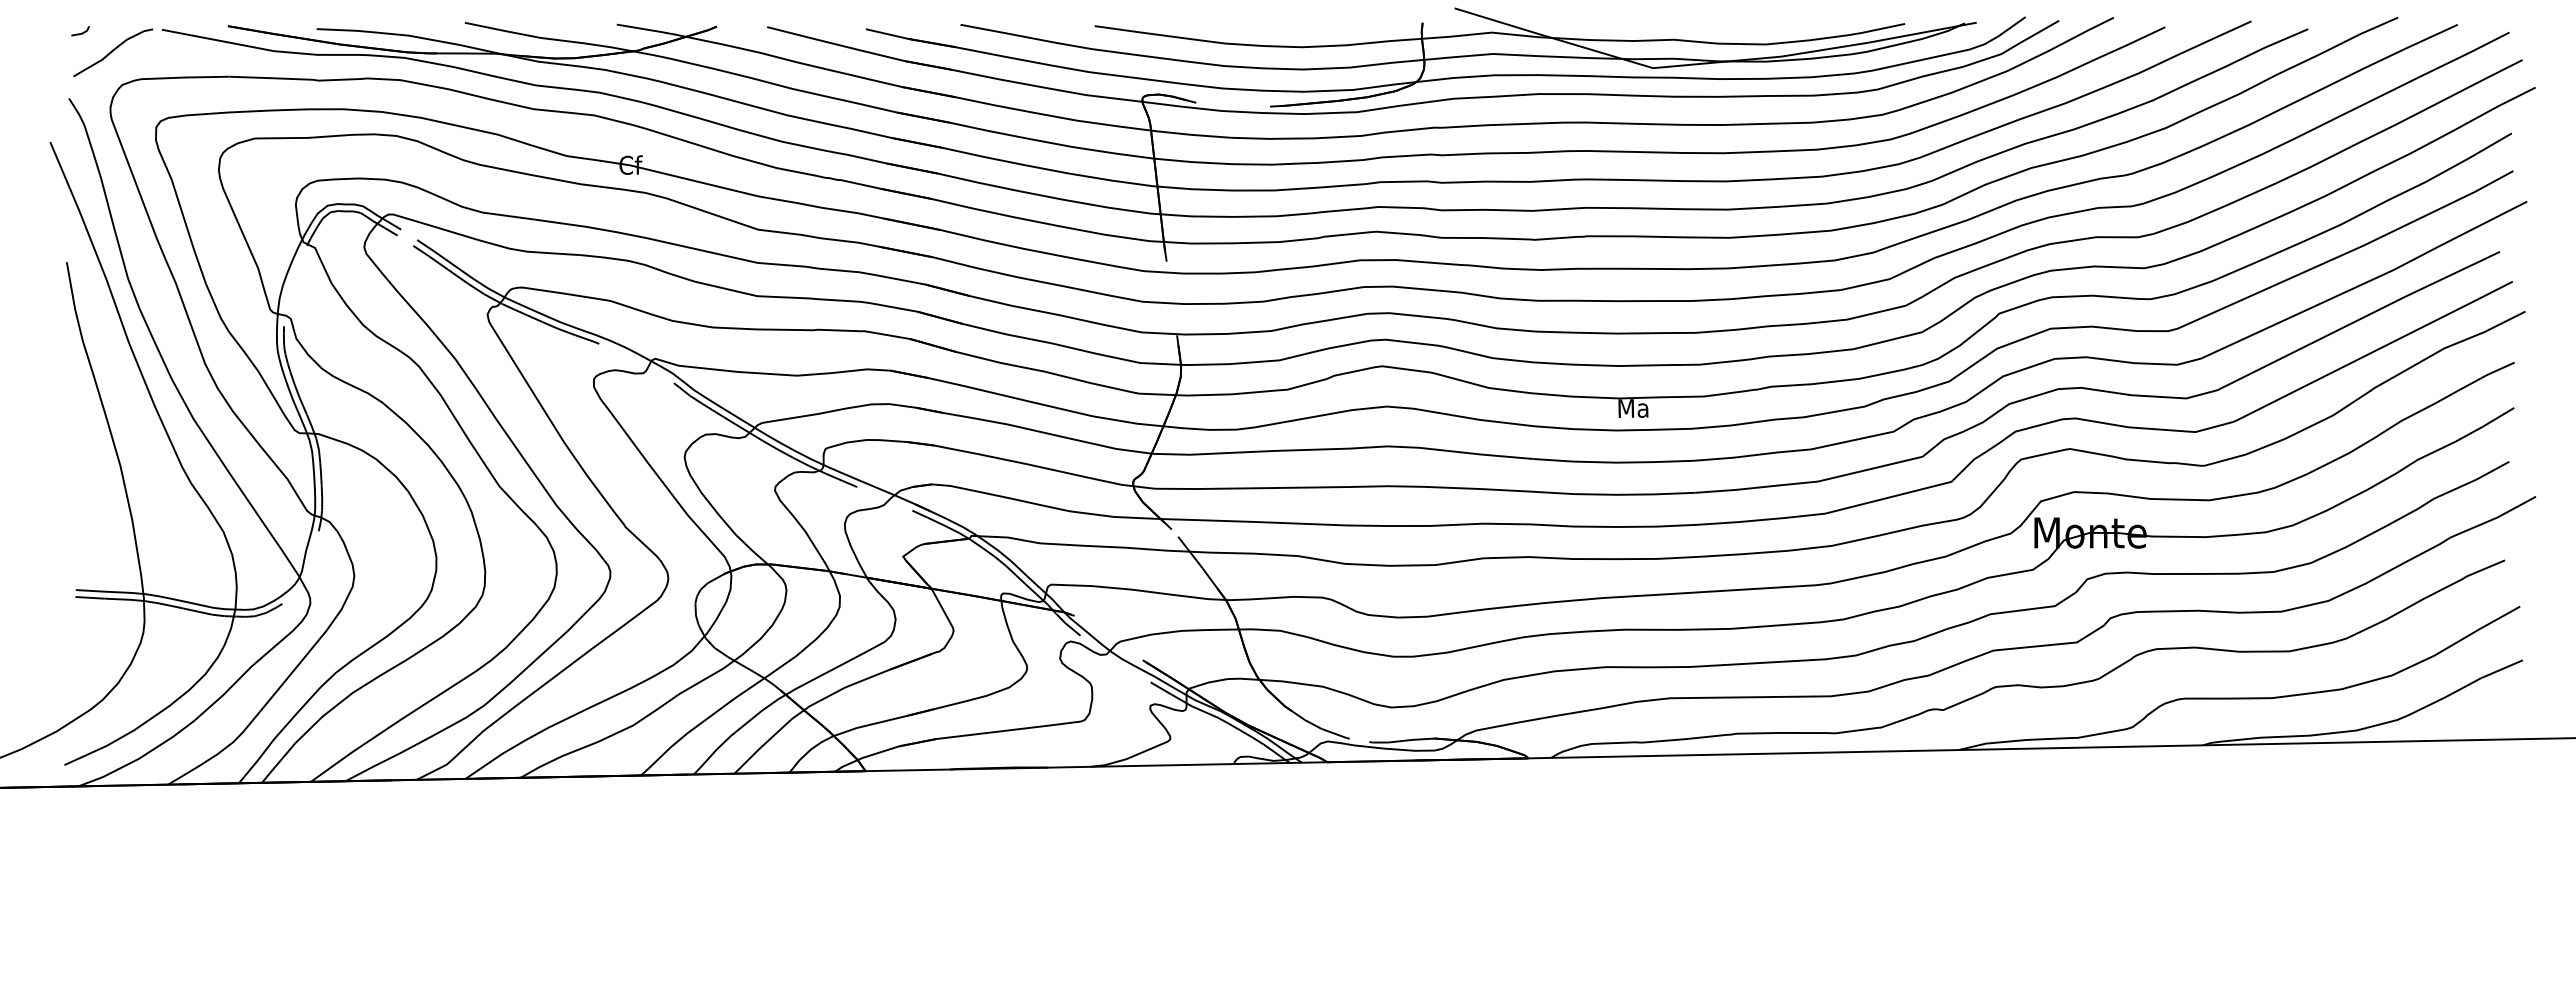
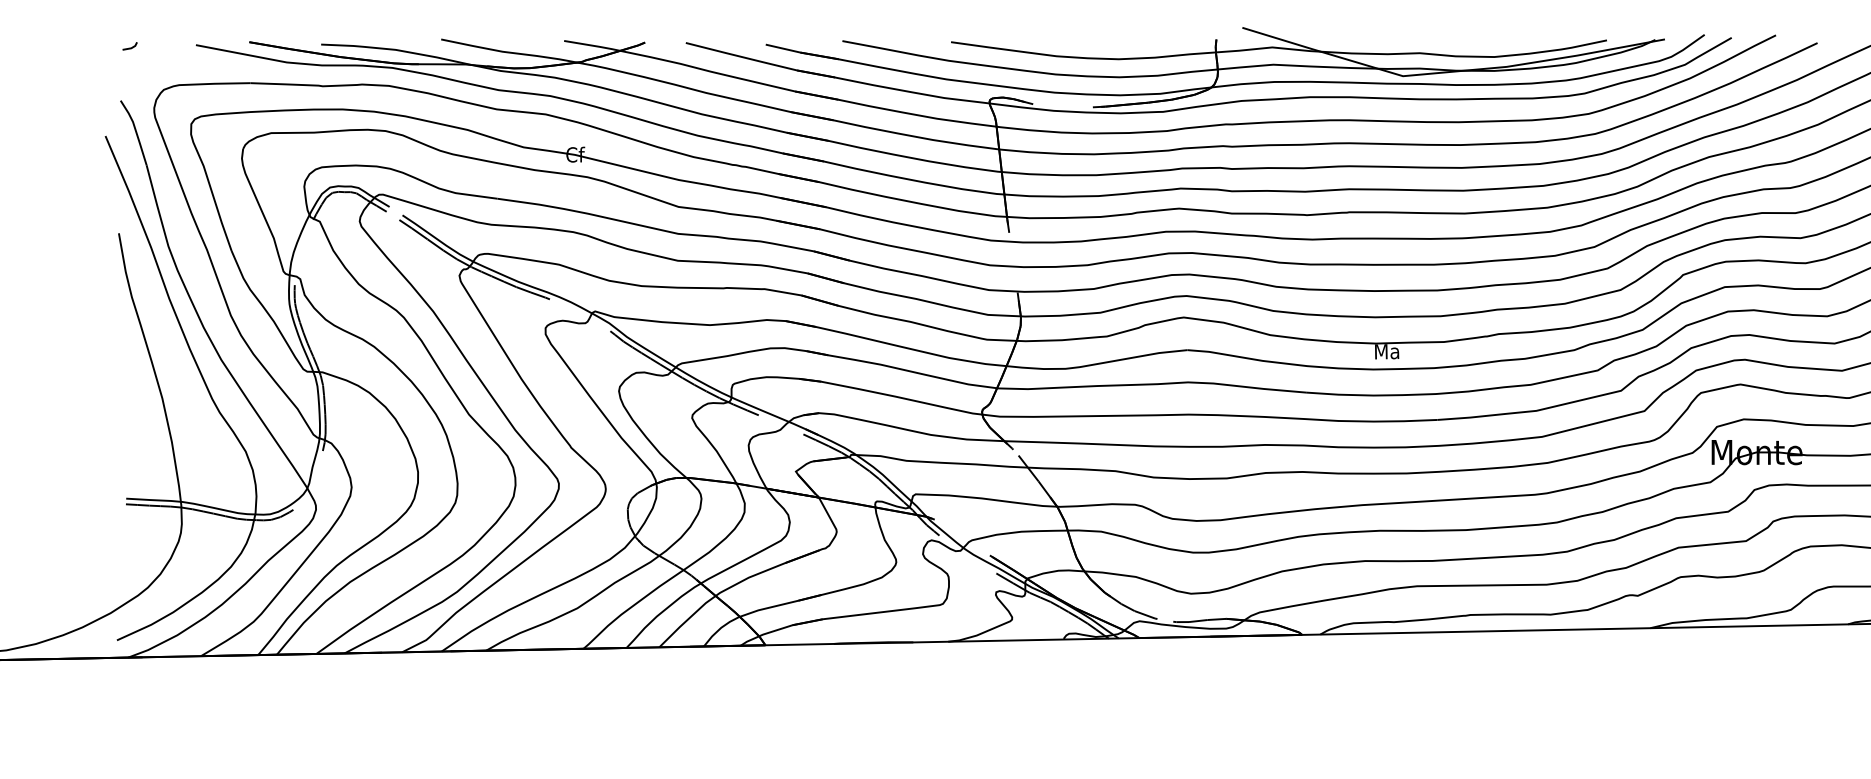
curve: (112, 52) -> (155, 63), removed

